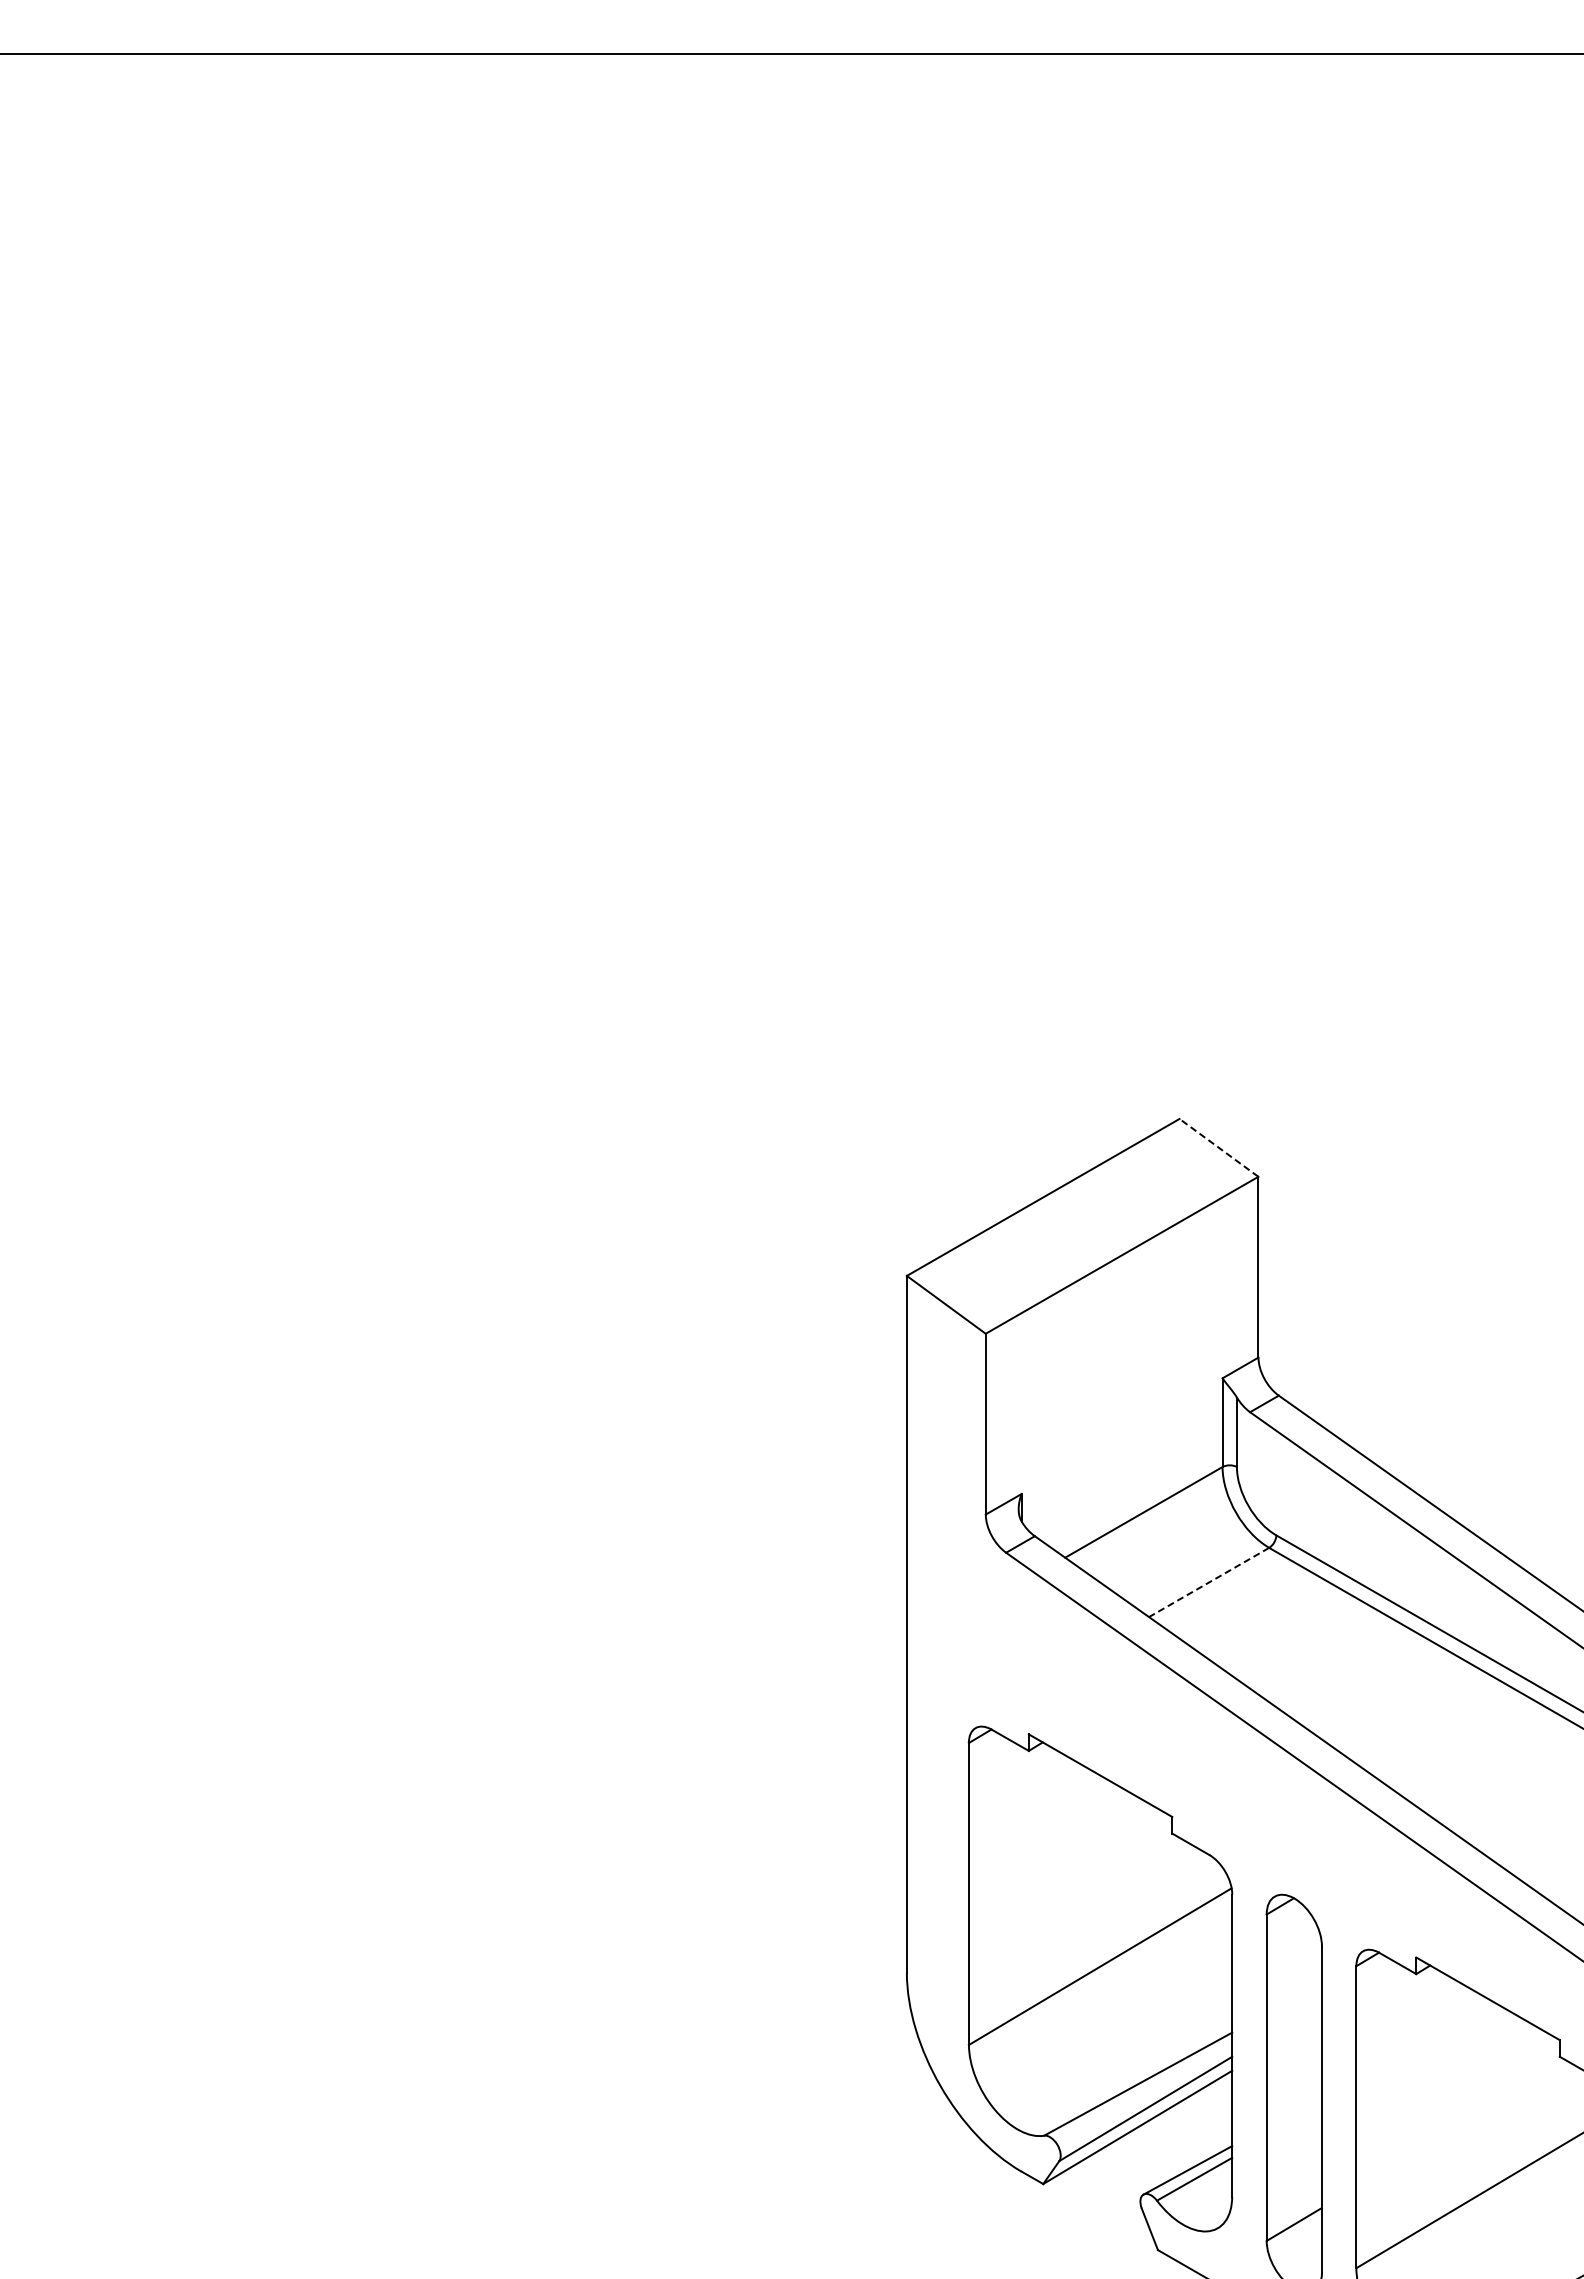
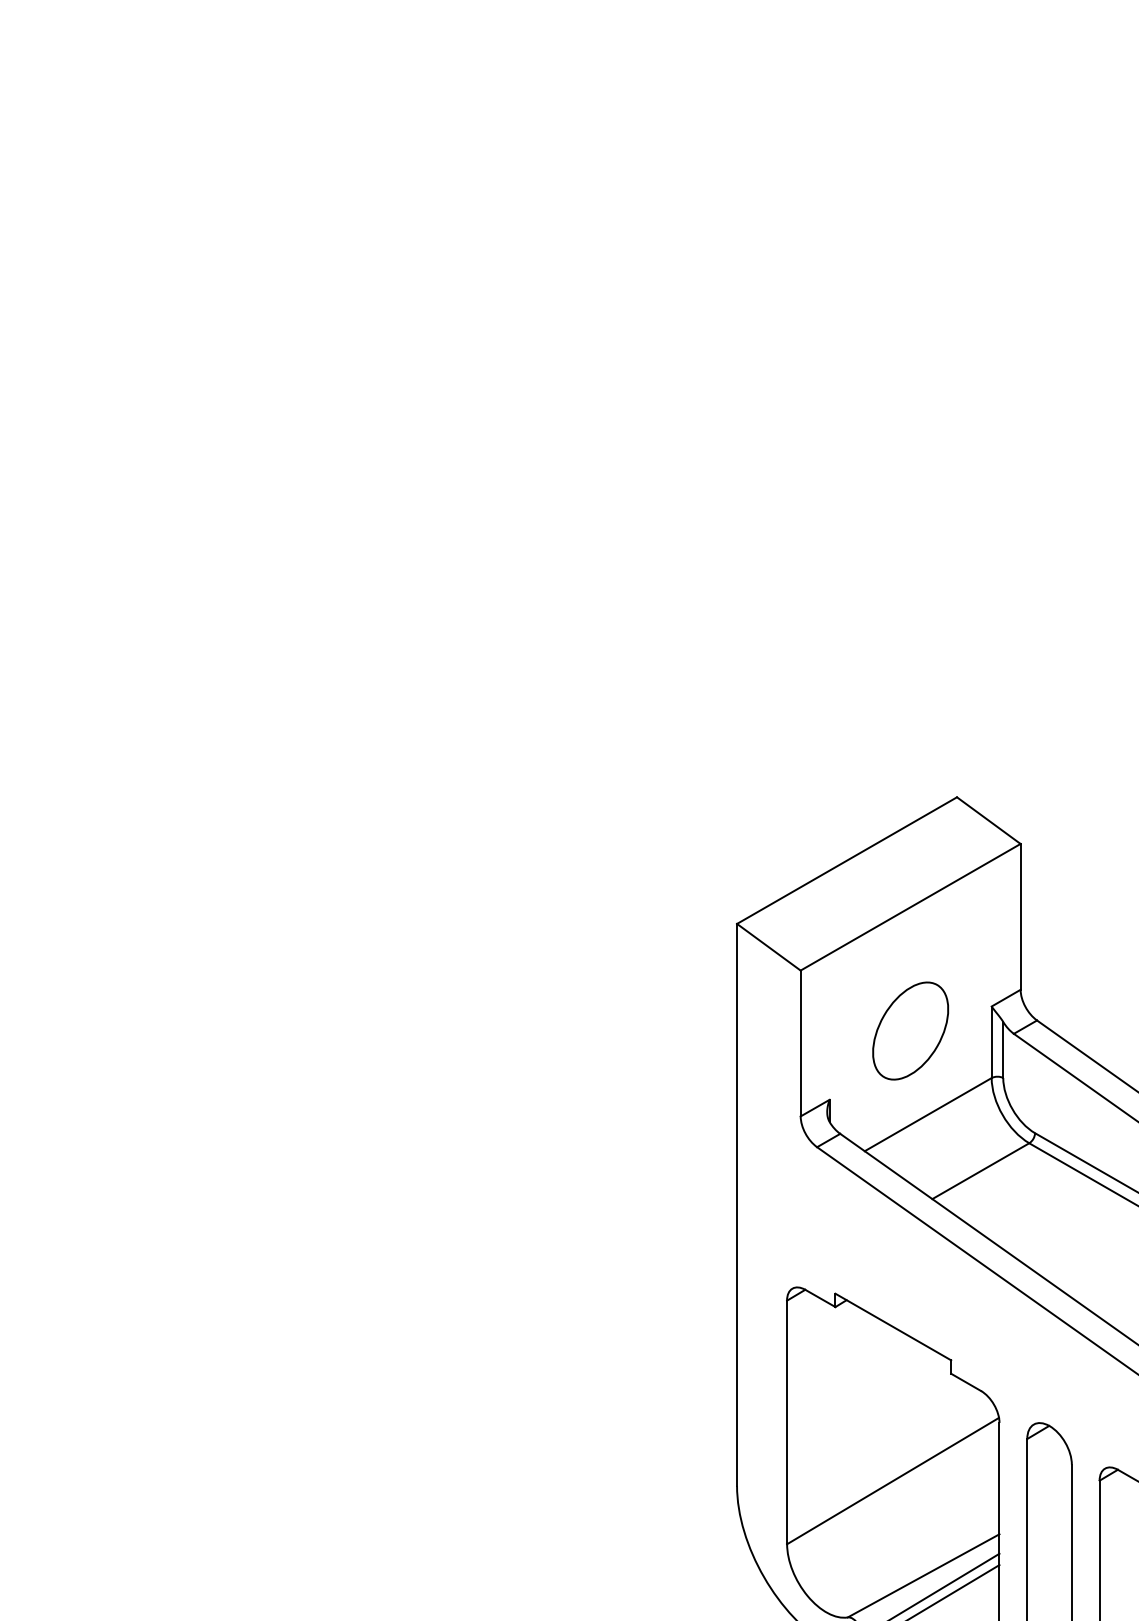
line: (1218, 1147) -> (988, 820), dashed -> solid
part: (1121, 1408) -> (910, 1030), added
line: (1208, 1582) -> (980, 1171), dashed -> solid

